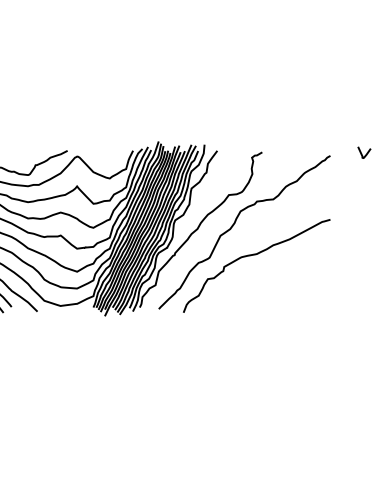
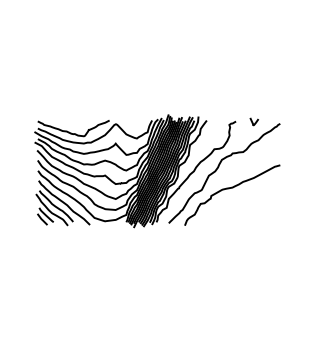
curve: (361, 152) -> (252, 121), moved

